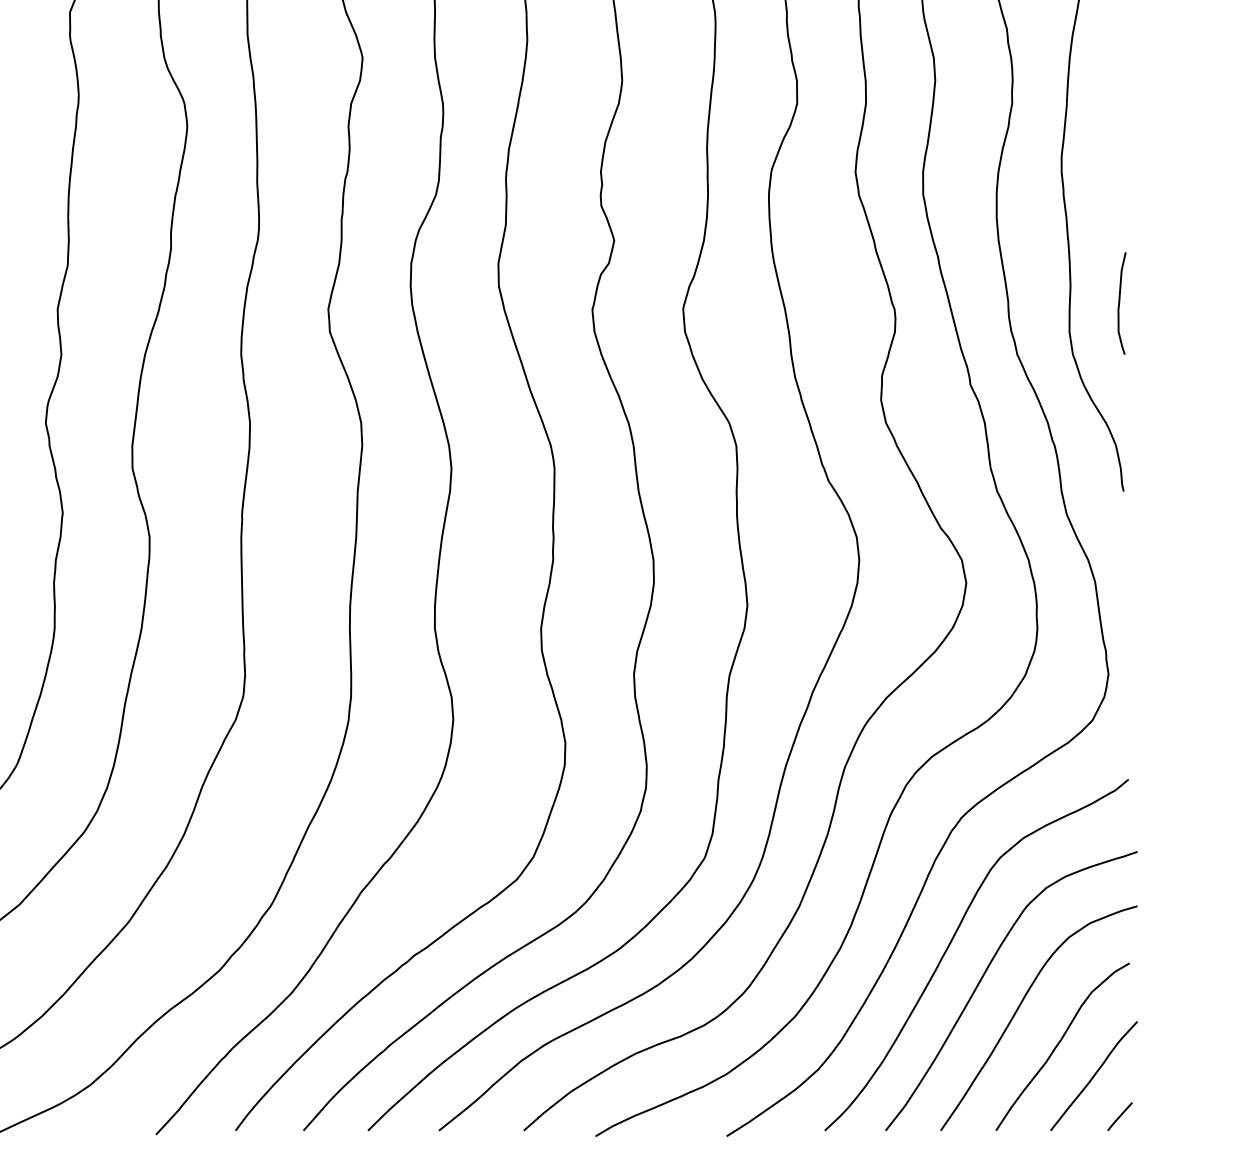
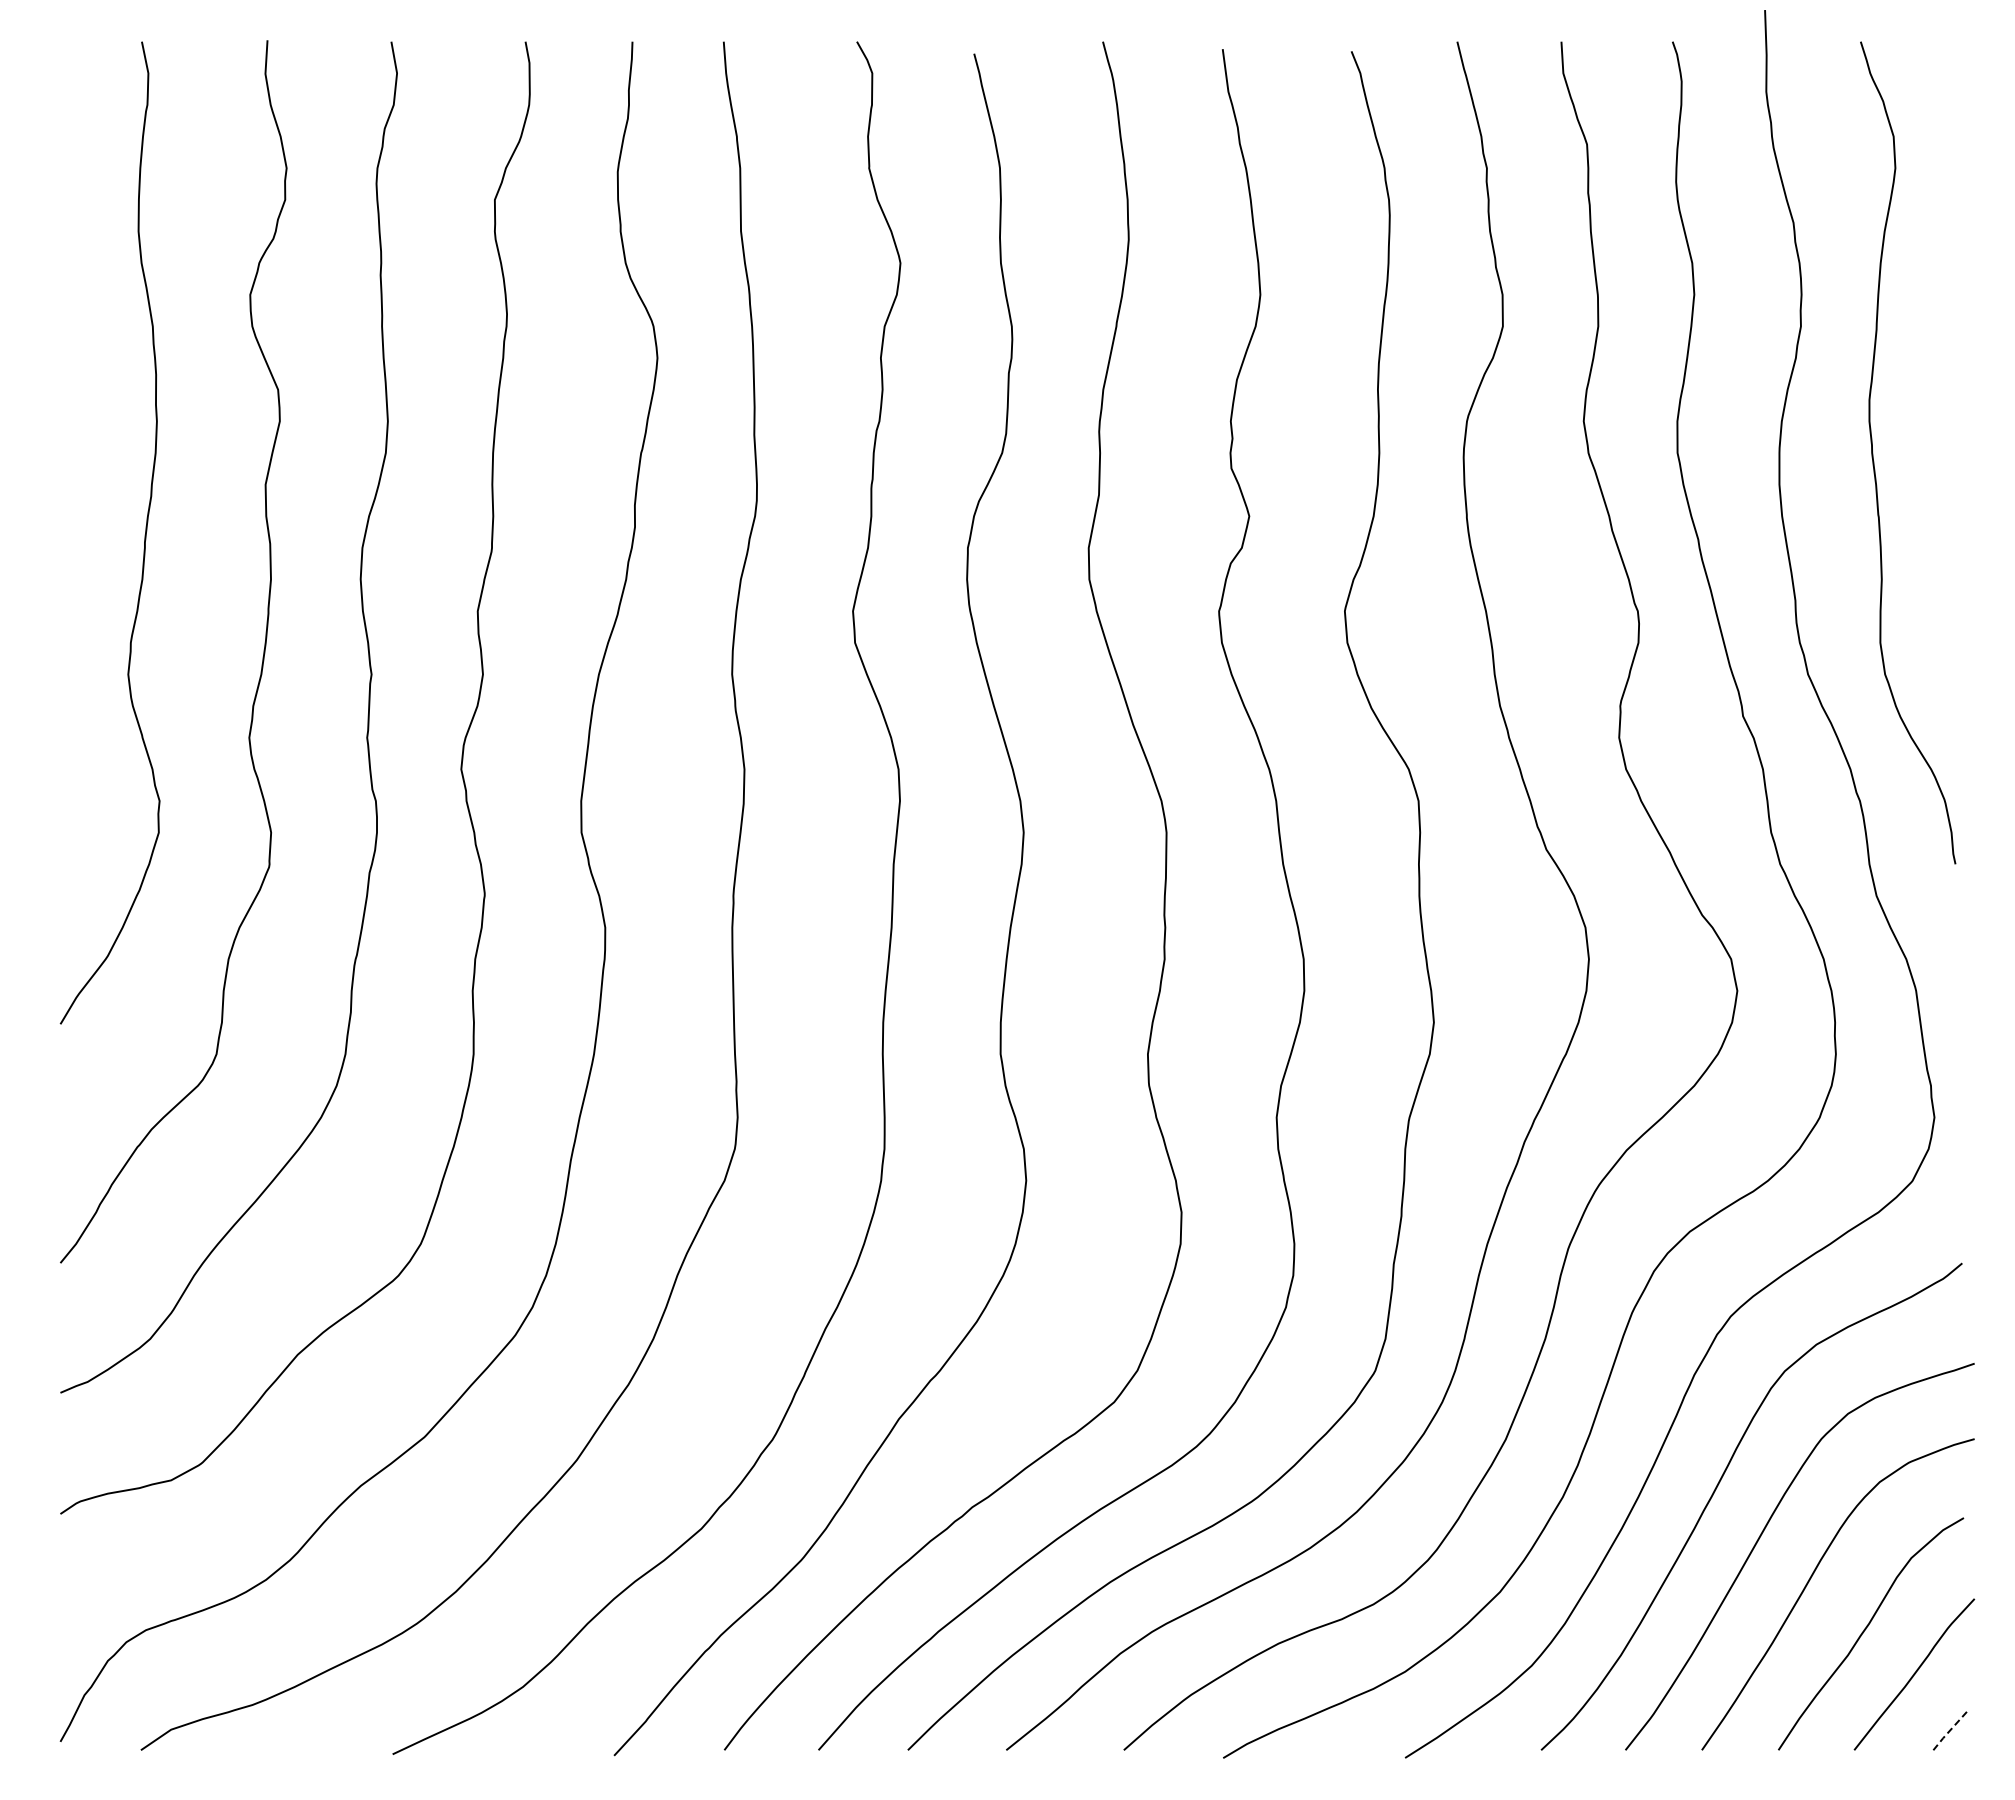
curve: (1120, 303) -> (1950, 603), removed
line: (1119, 1117) -> (1949, 1731), solid -> dashed

